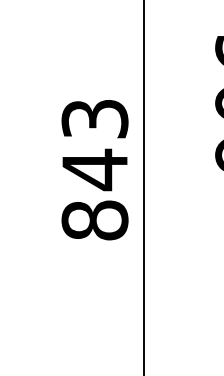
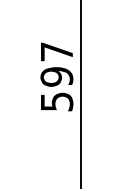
text: (94, 168) -> (56, 76), 843 -> 597

